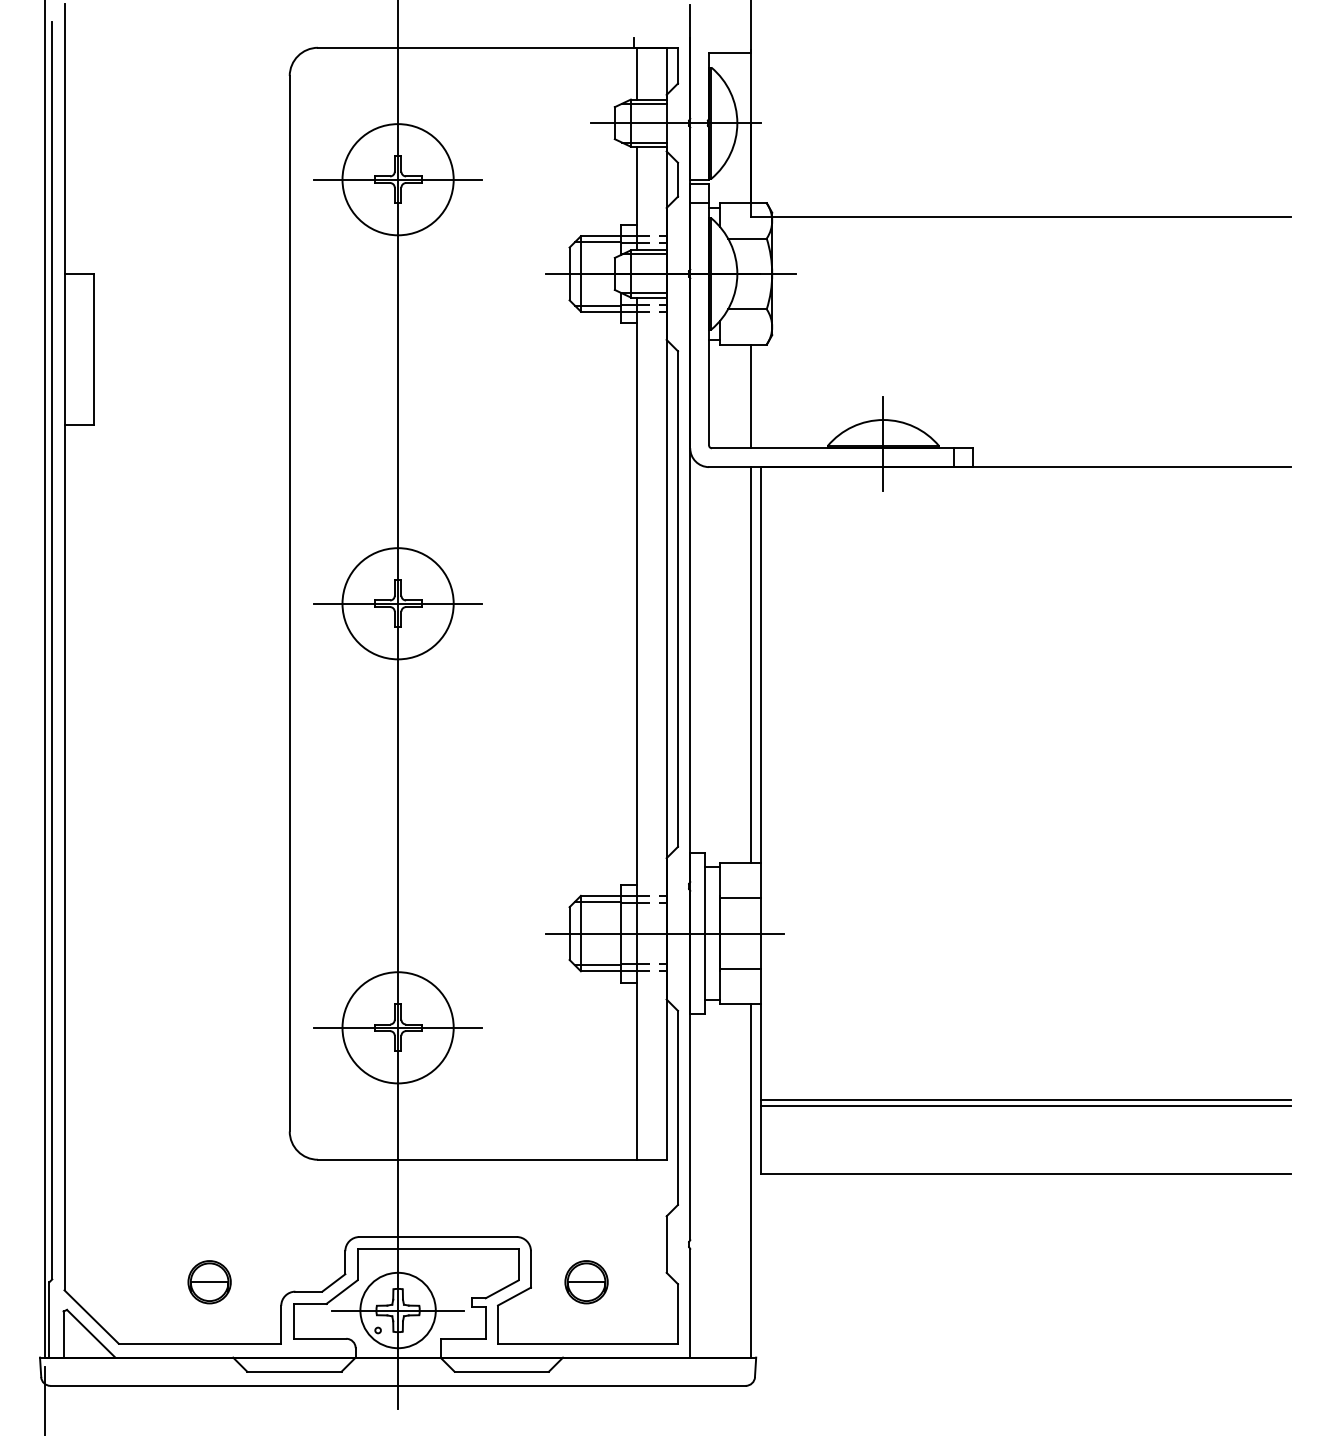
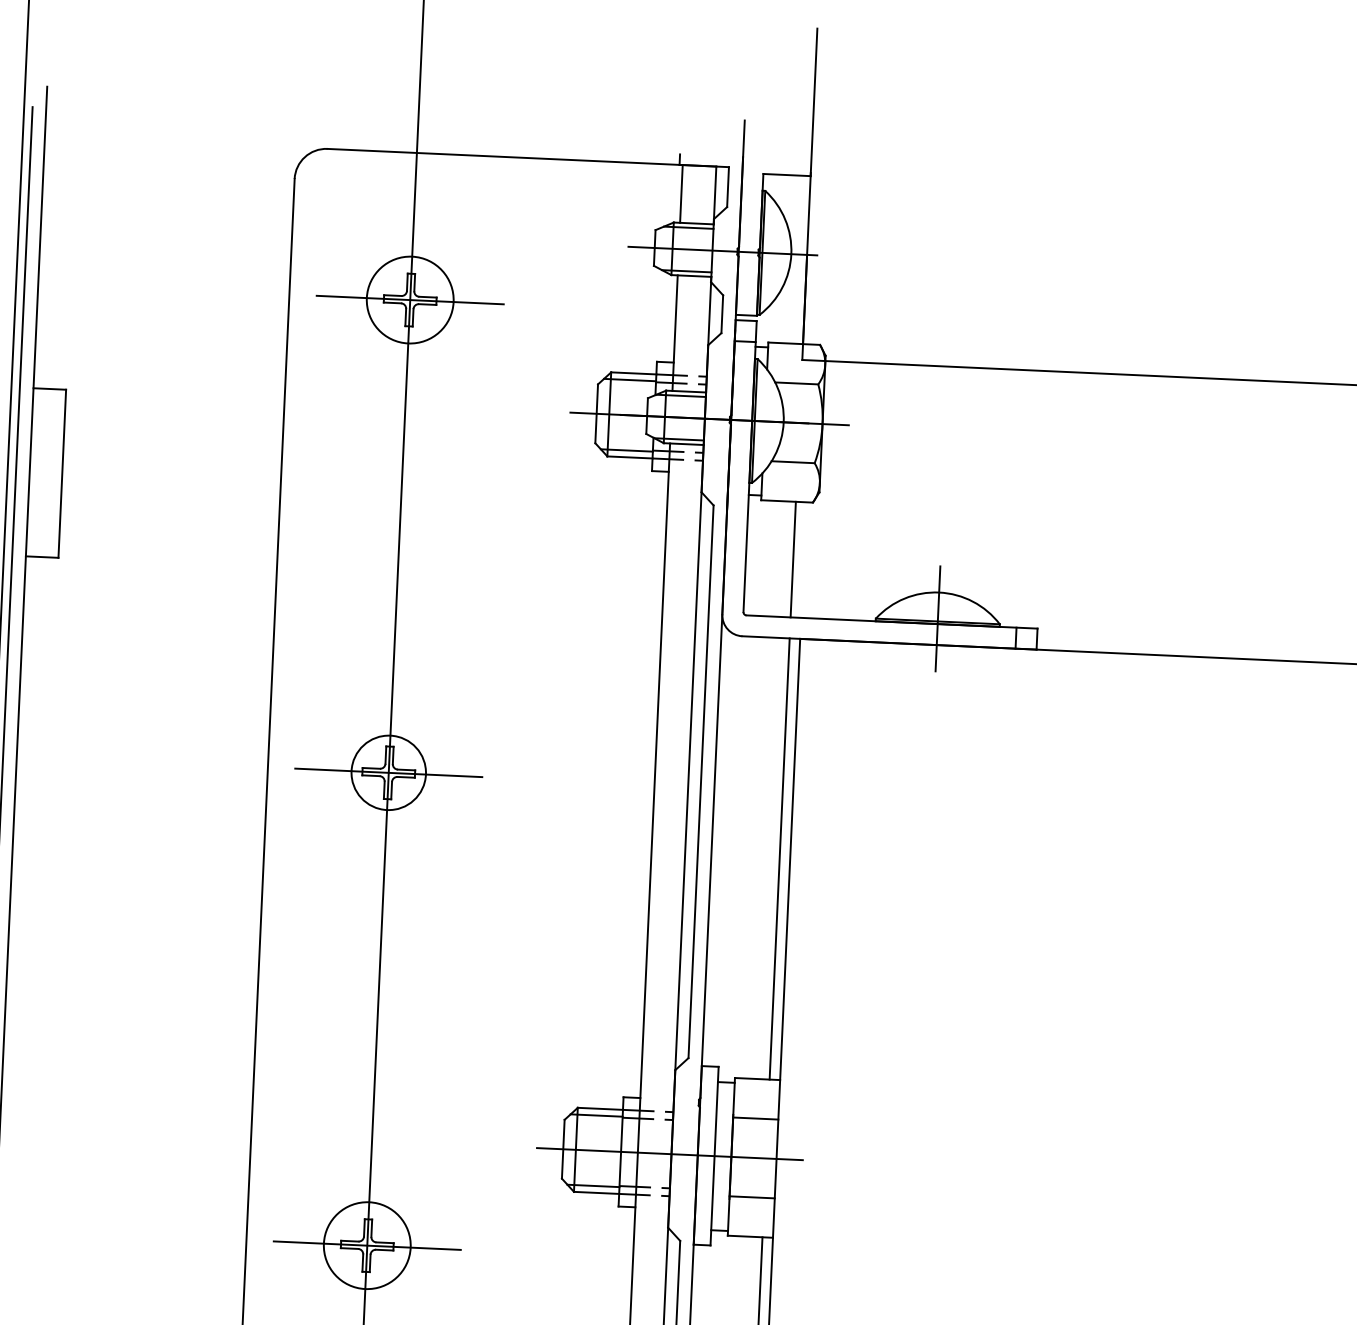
circle: (397, 179) -> (409, 299), size x0.7
circle: (397, 603) -> (388, 772), size x0.6
circle: (397, 1027) -> (366, 1245), size x0.7

